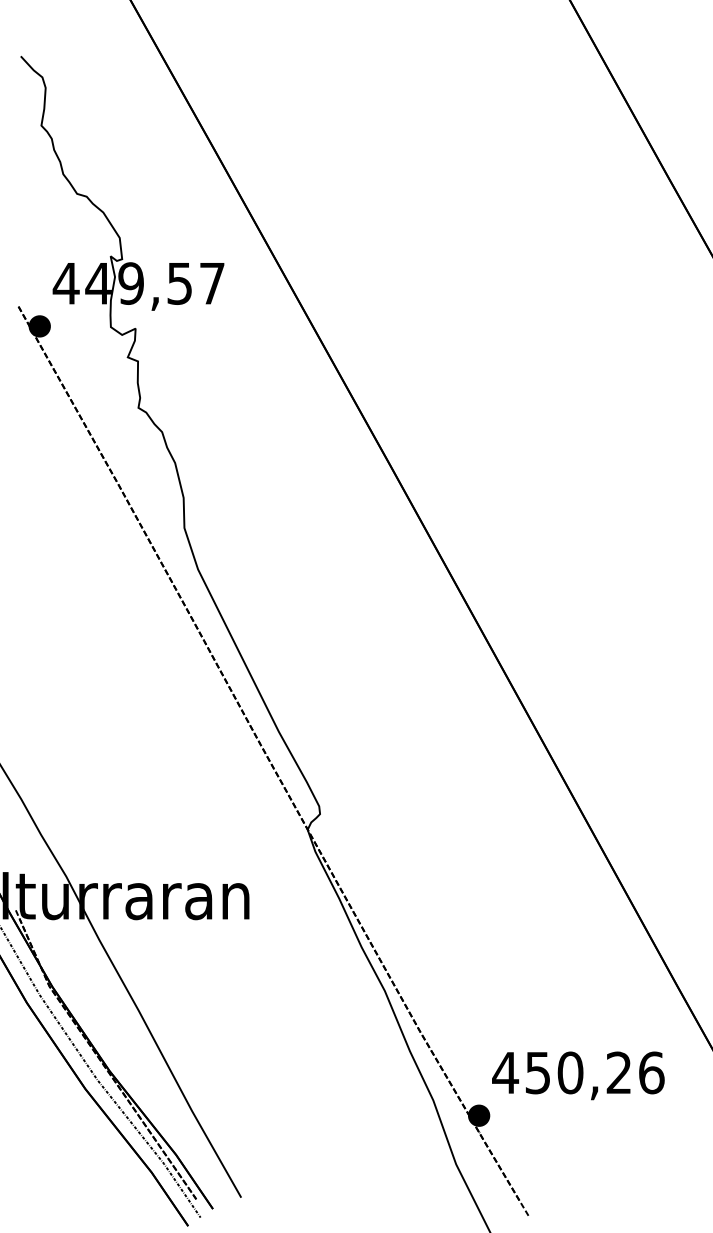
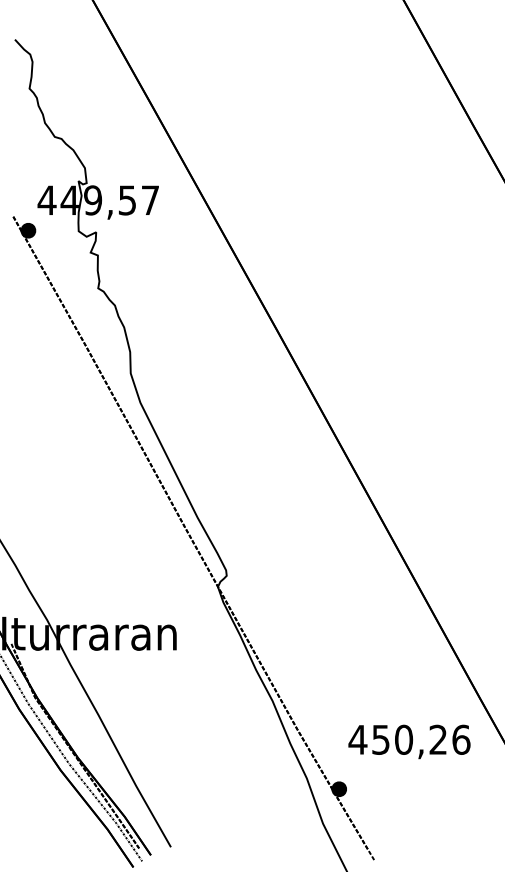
text: (578, 1075) -> (409, 741), moved

